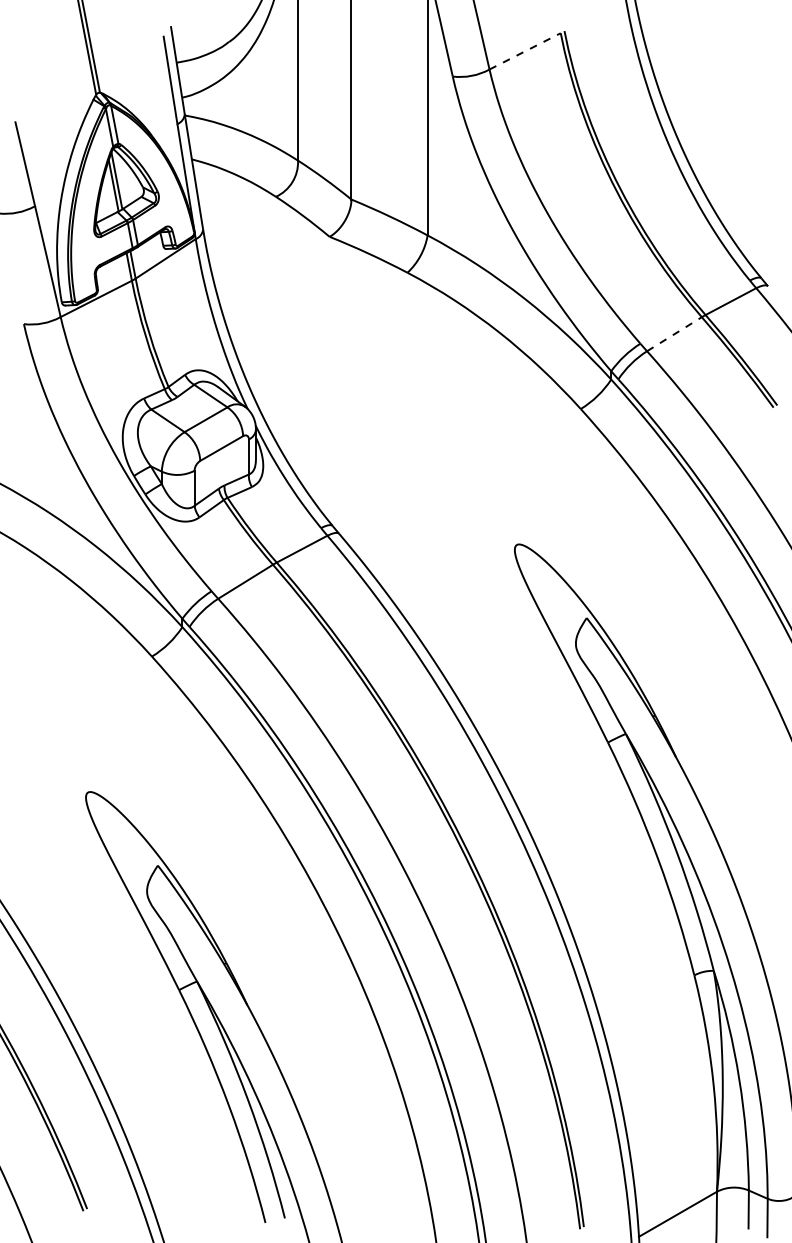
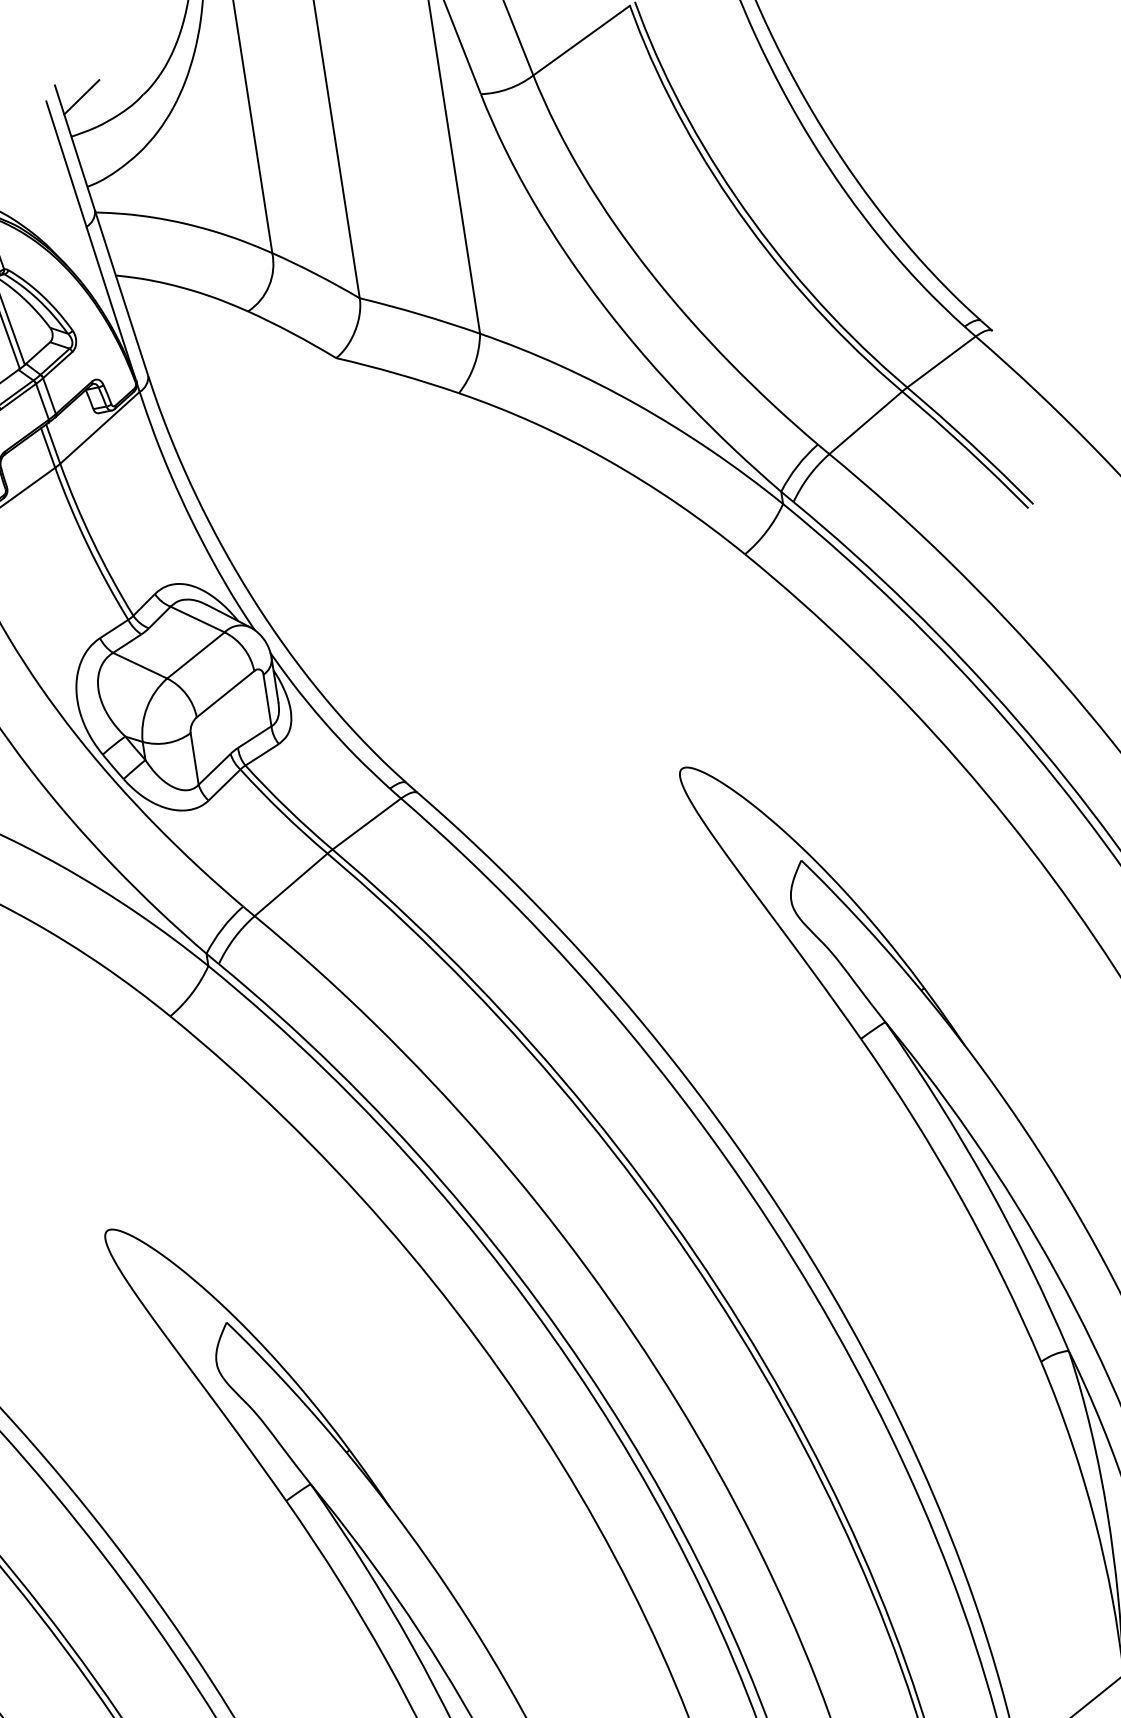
line: (187, 37) -> (81, 97), added
line: (525, 51) -> (582, 40), dashed -> solid
line: (674, 333) -> (865, 421), dashed -> solid

